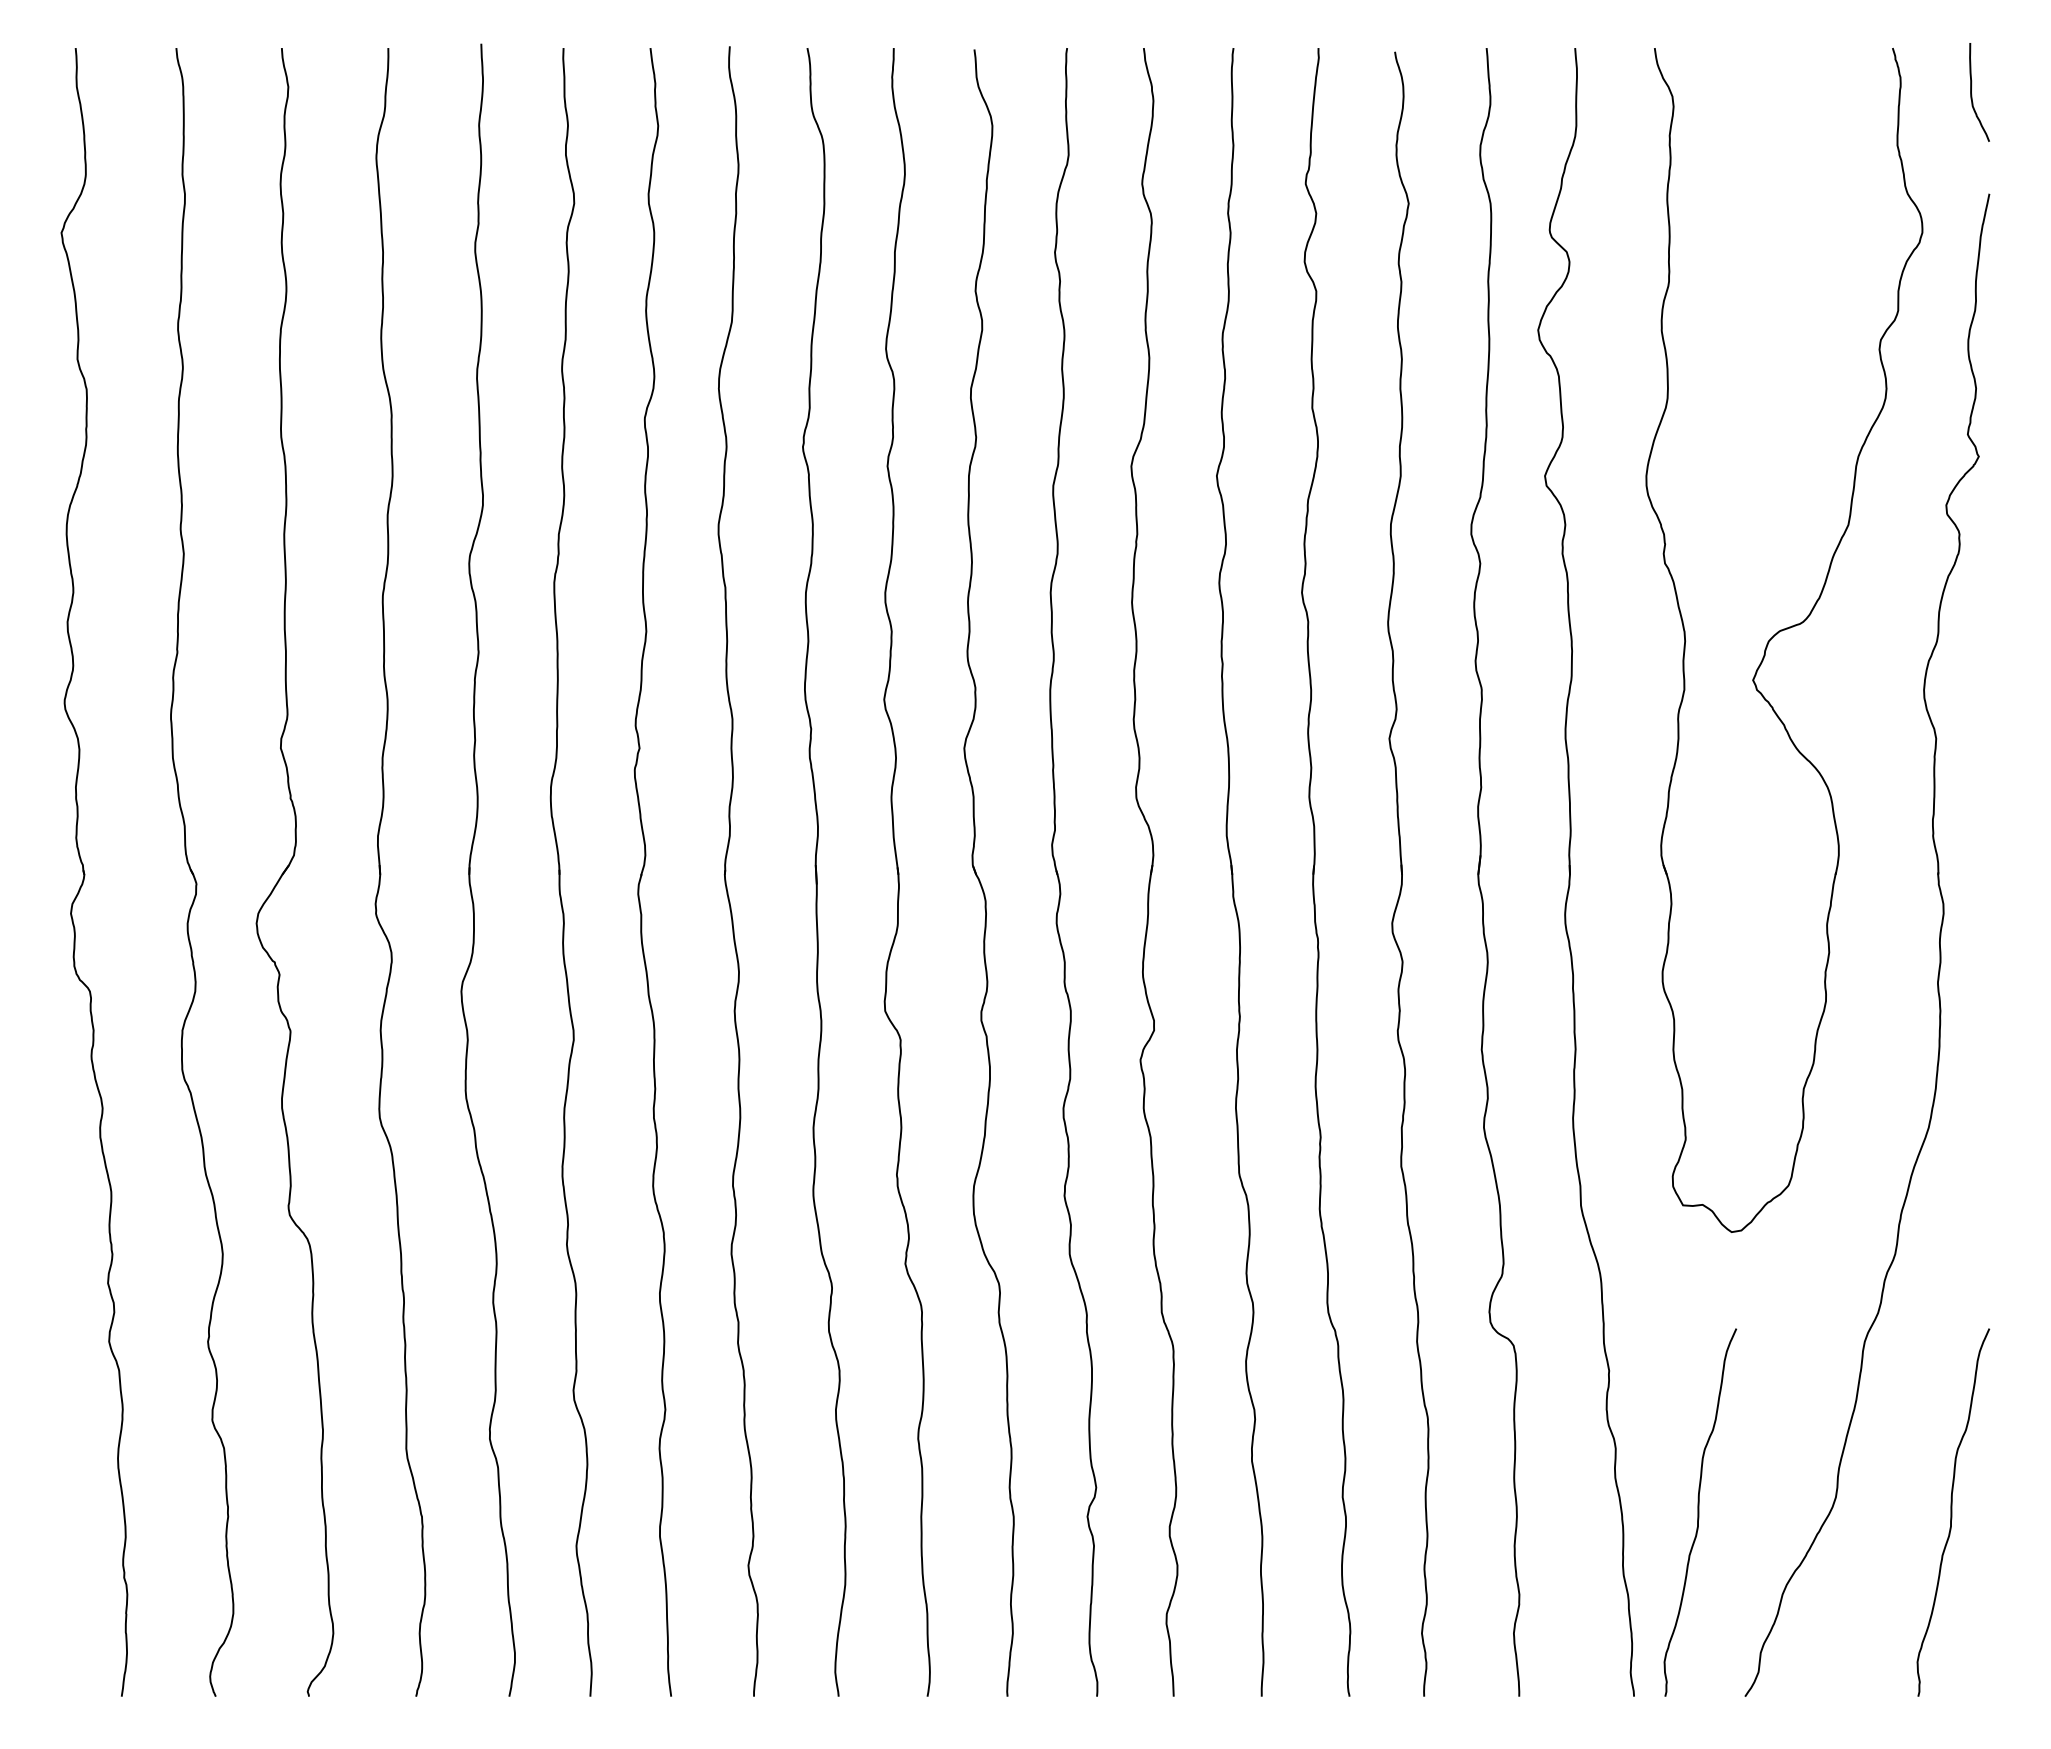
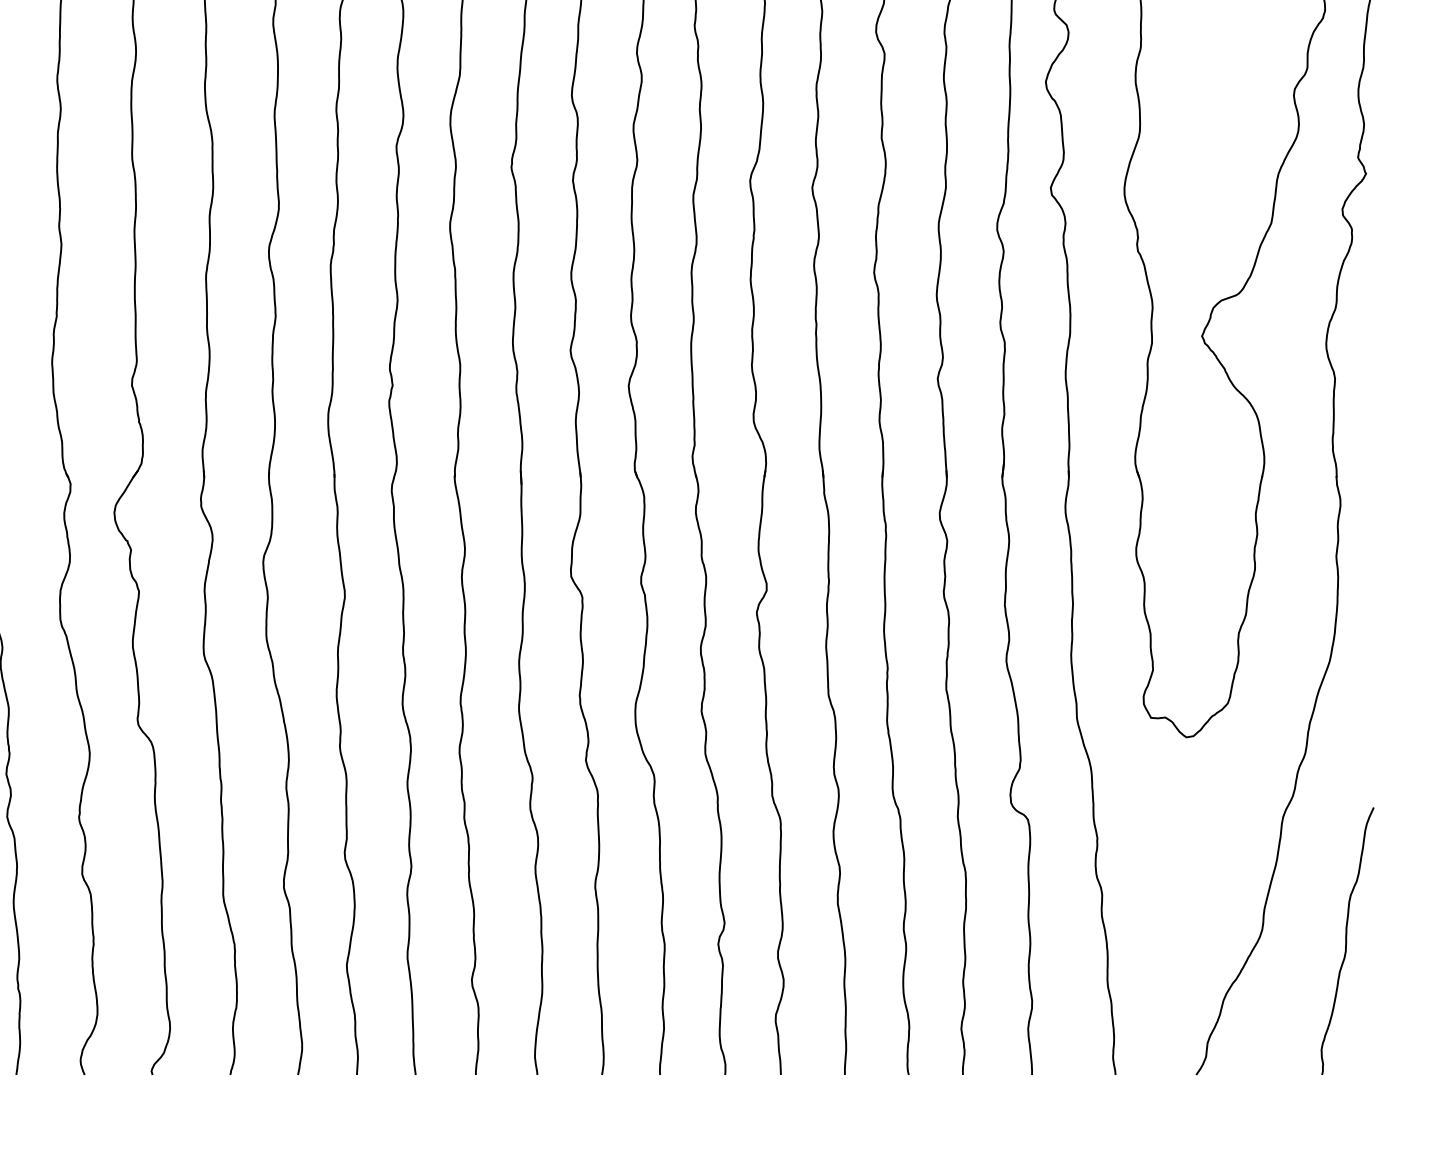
curve: (1699, 1512) -> (1163, 941), removed

